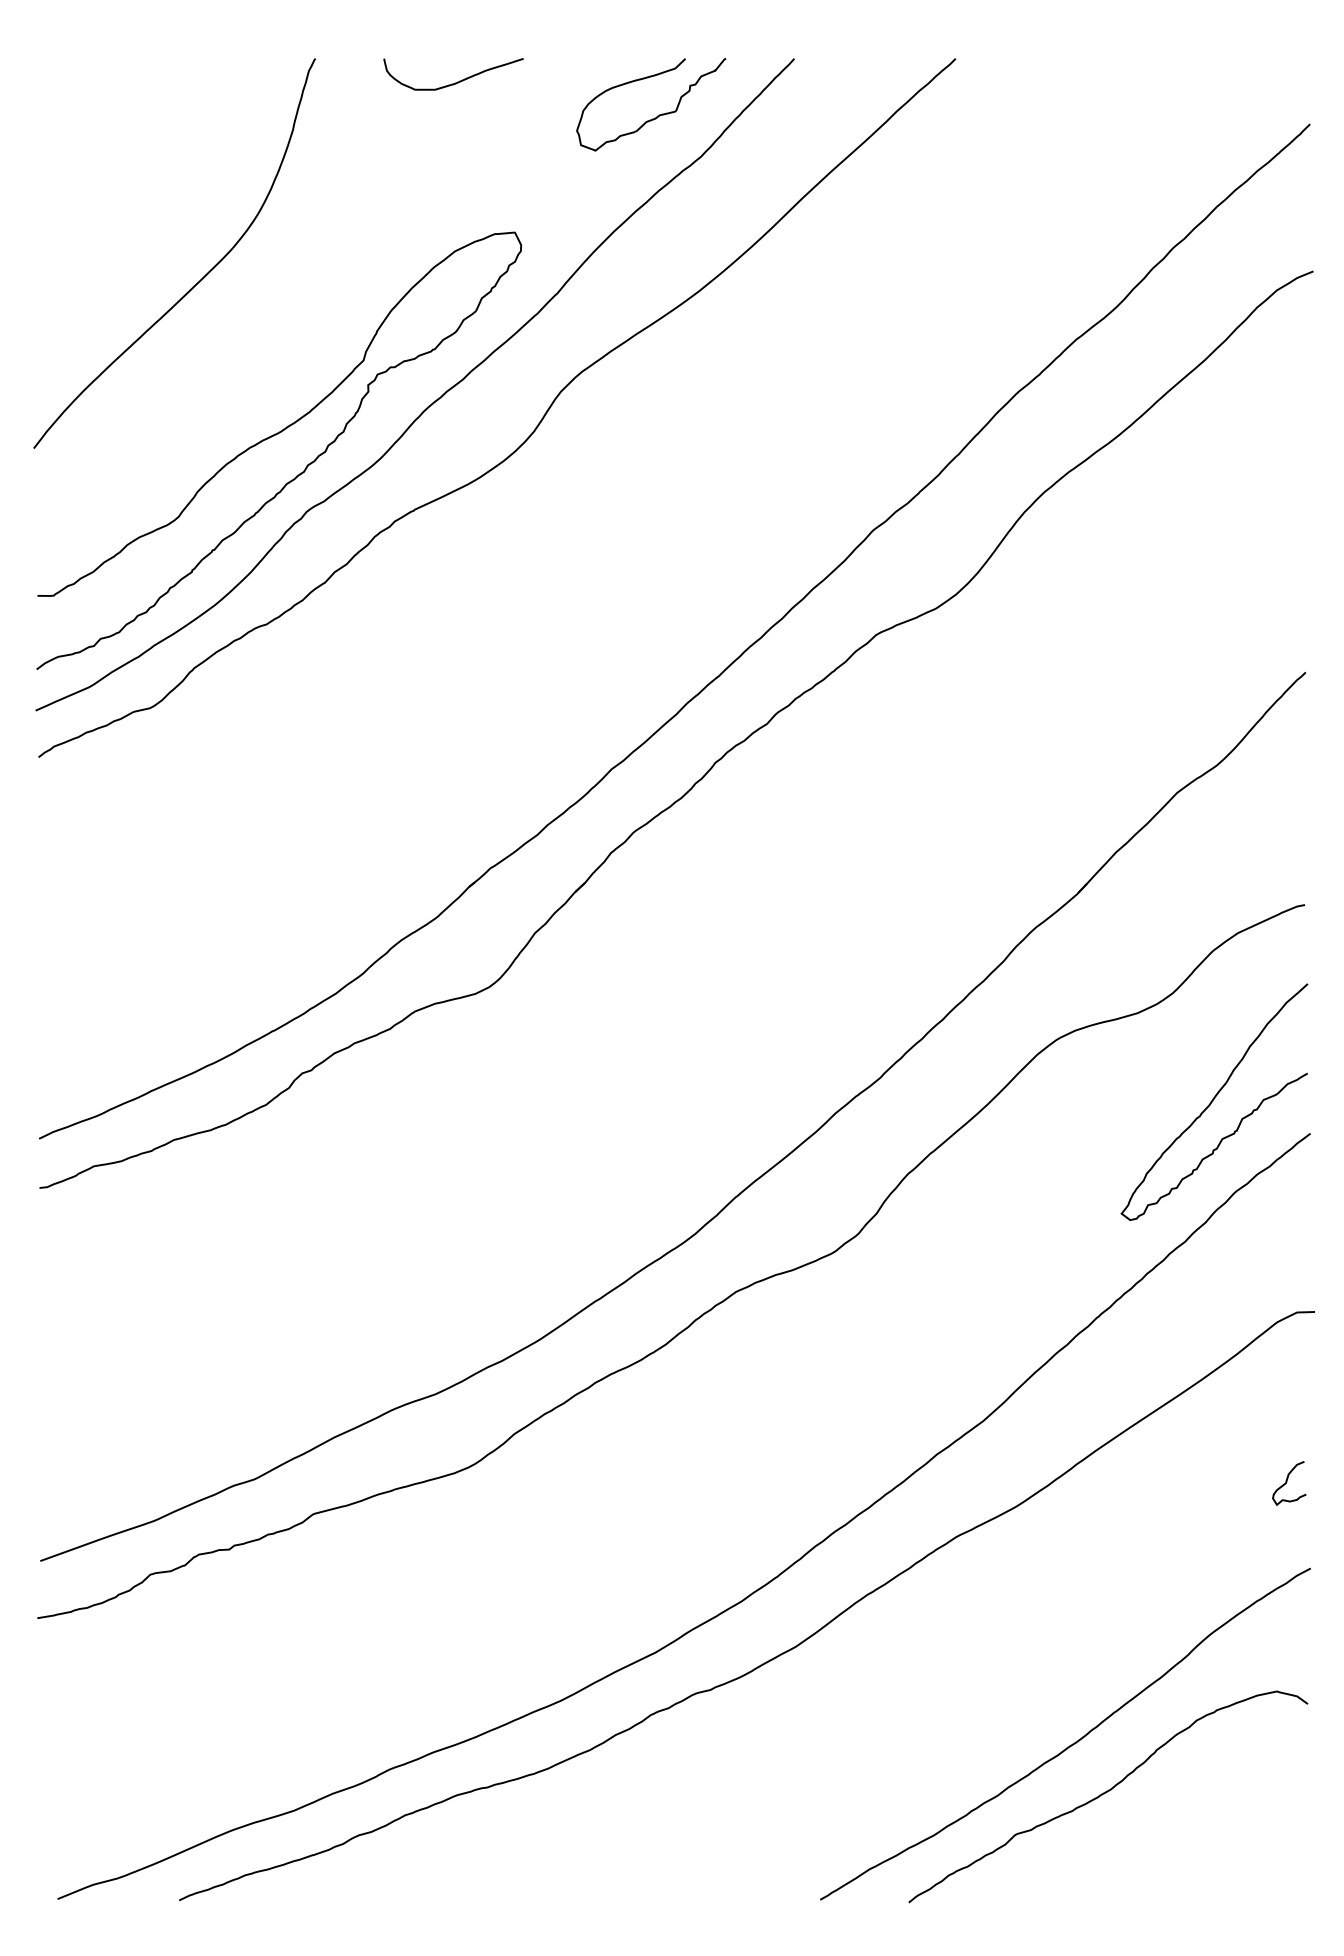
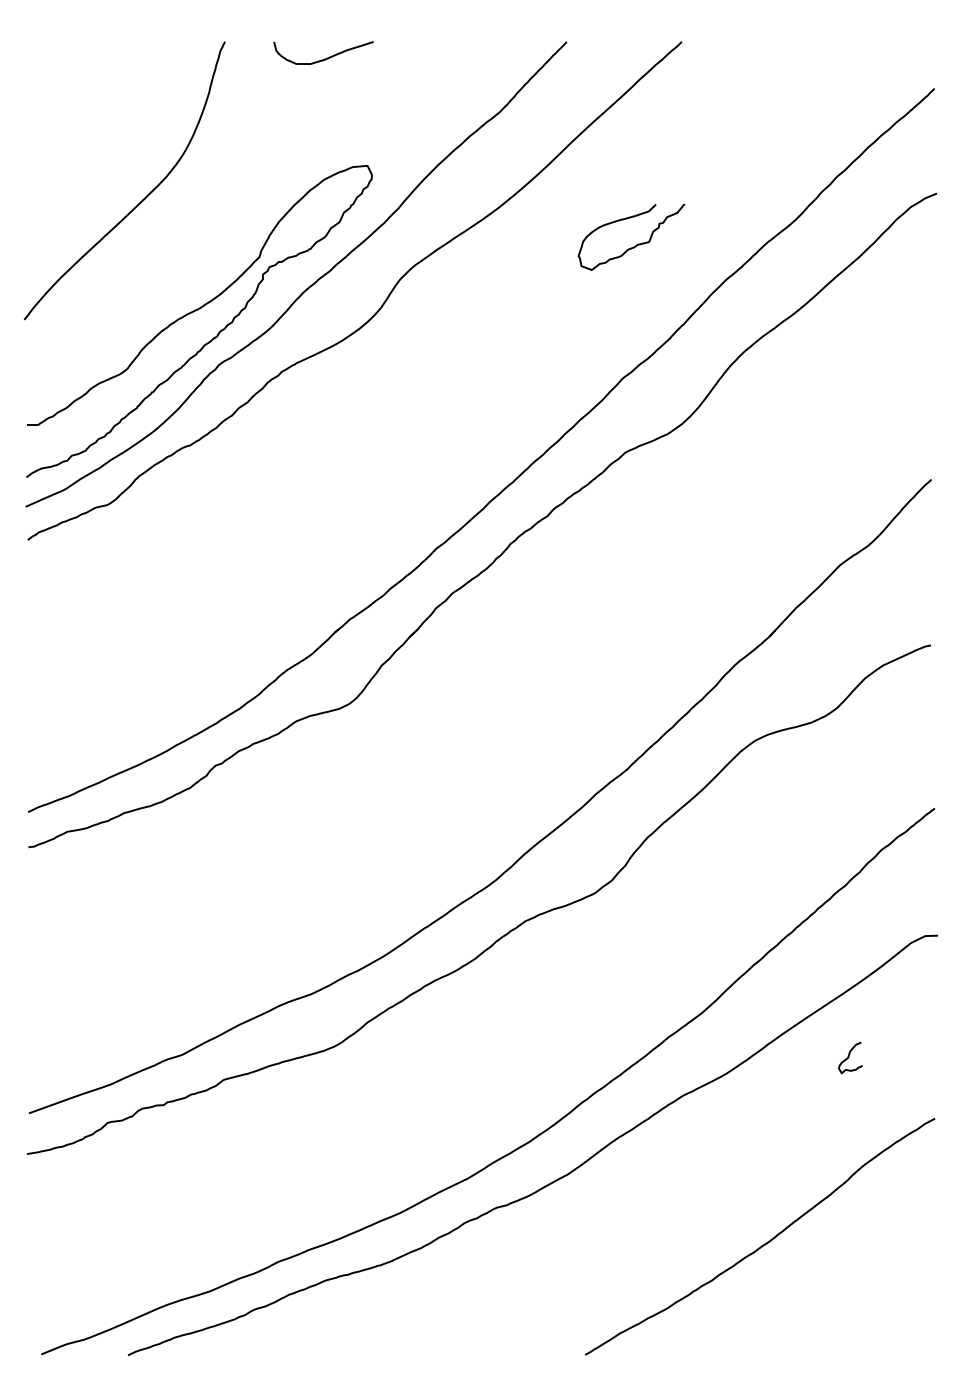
part: (657, 115) -> (636, 244), moved
curve: (1213, 1101) -> (865, 785), removed
curve: (1287, 1482) -> (849, 1057), moved
curve: (1106, 1793) -> (789, 1279), removed

